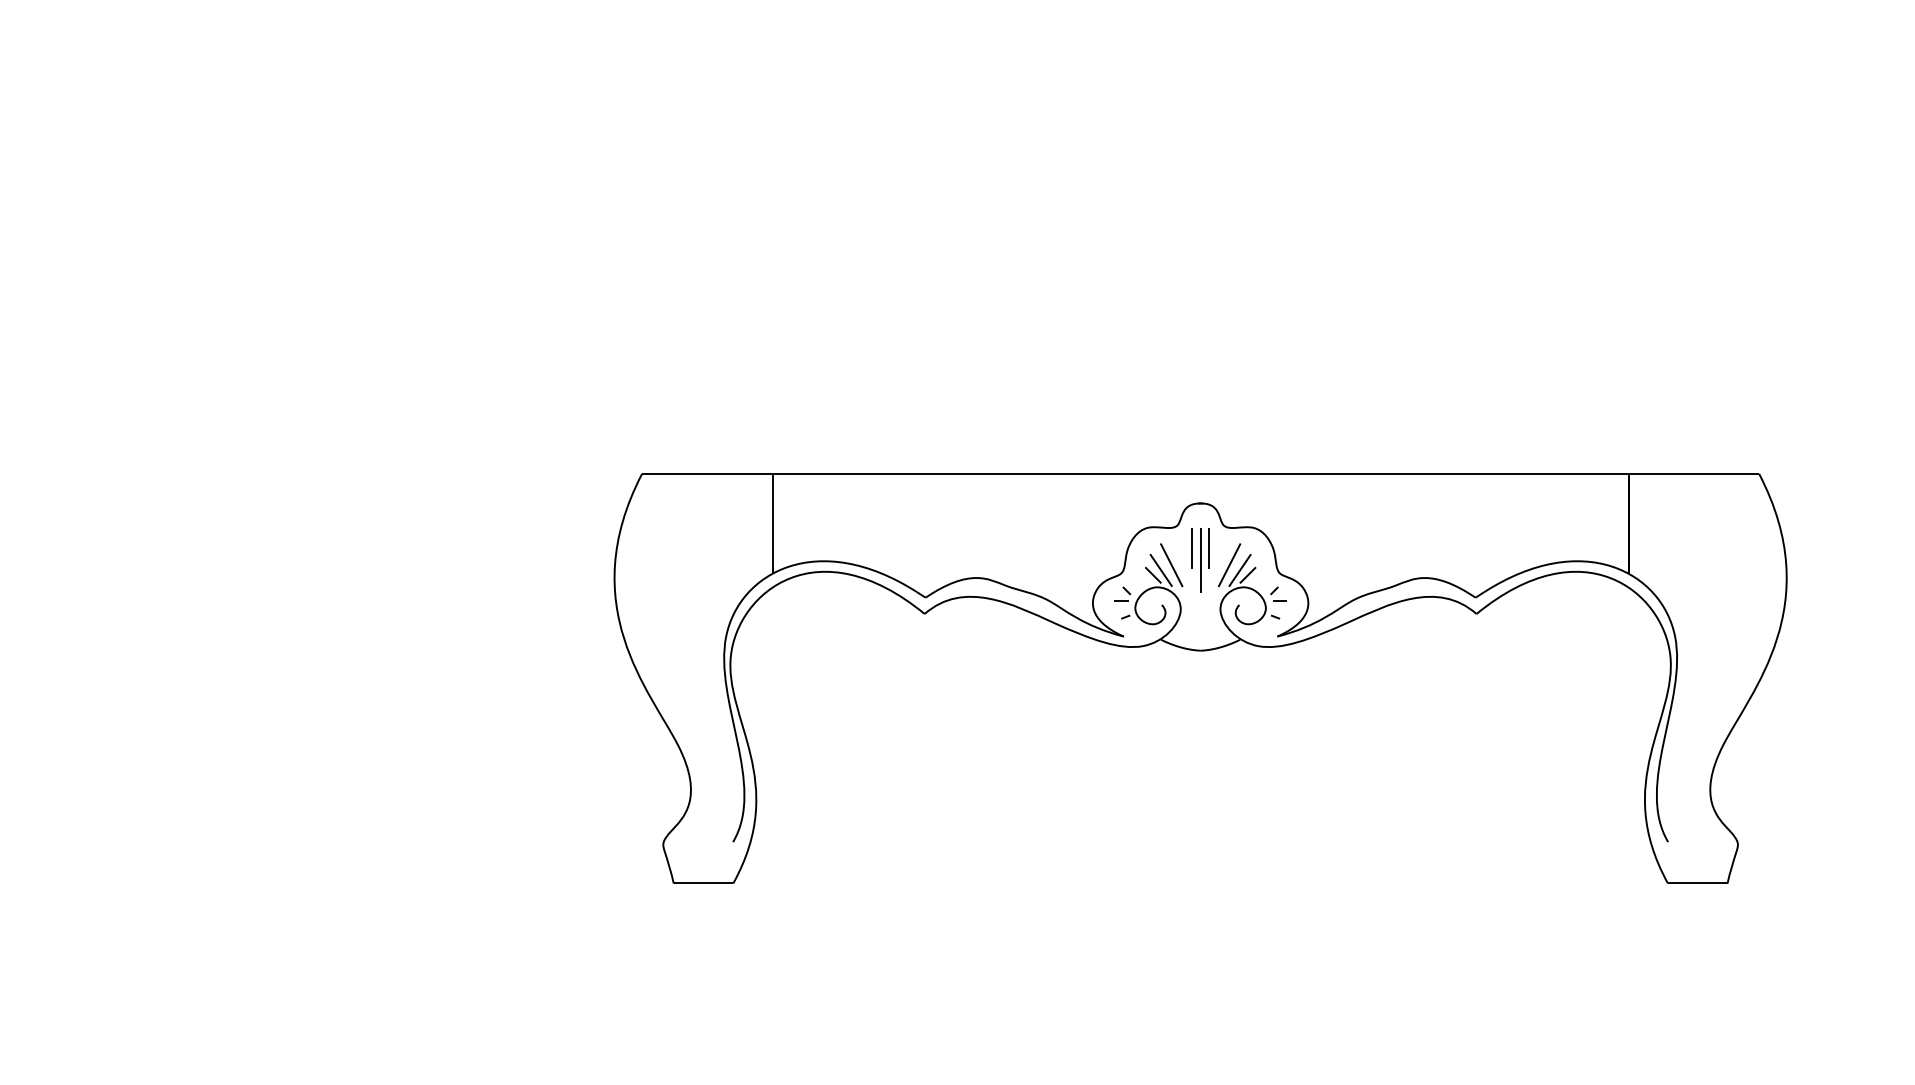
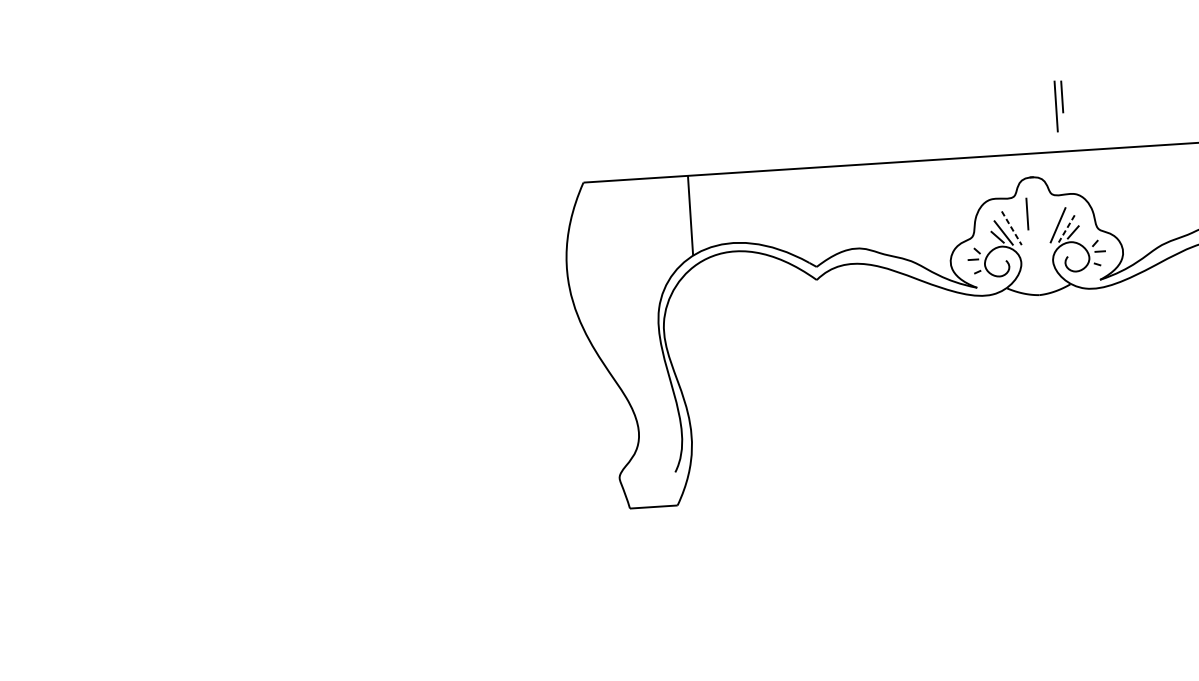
part: (1204, 560) -> (1059, 106), moved
line: (1171, 565) -> (1011, 228), solid -> dashed
line: (1240, 570) -> (1067, 228), solid -> dashed

